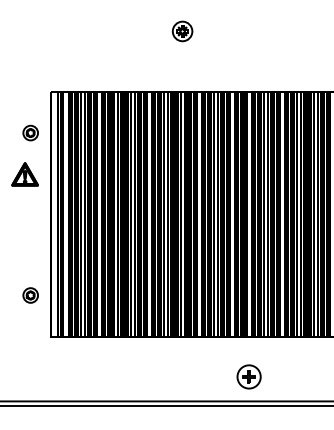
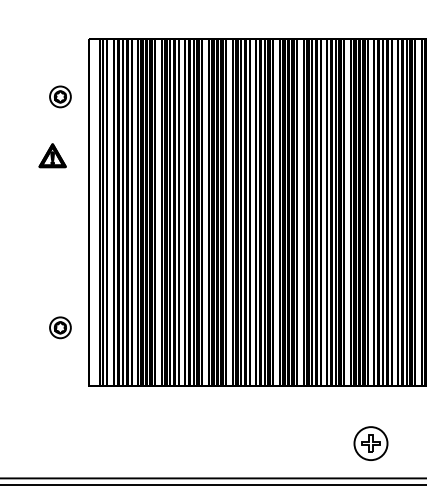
part: (25, 174) -> (53, 155), size x0.71

